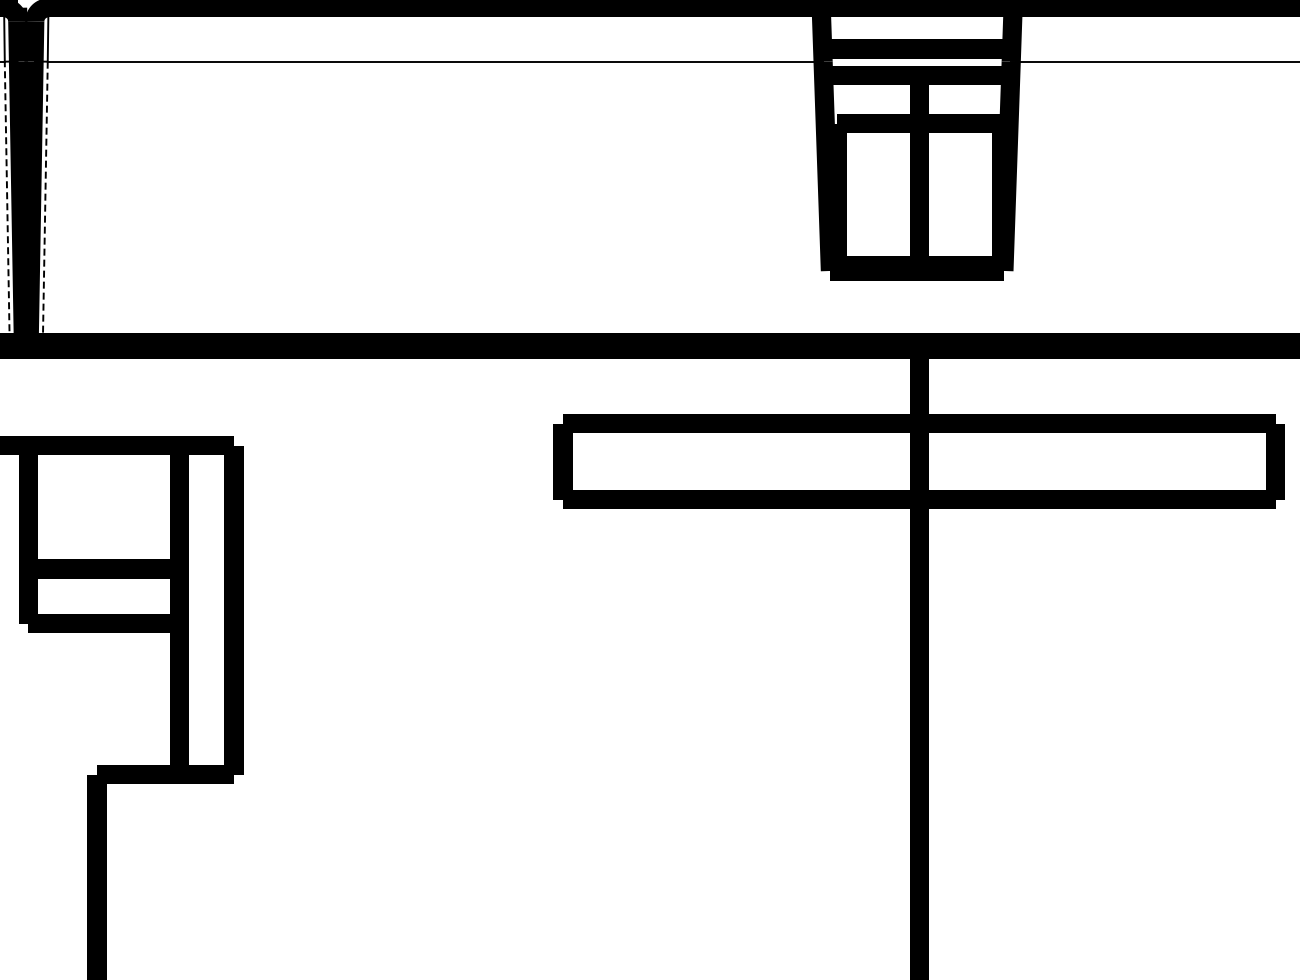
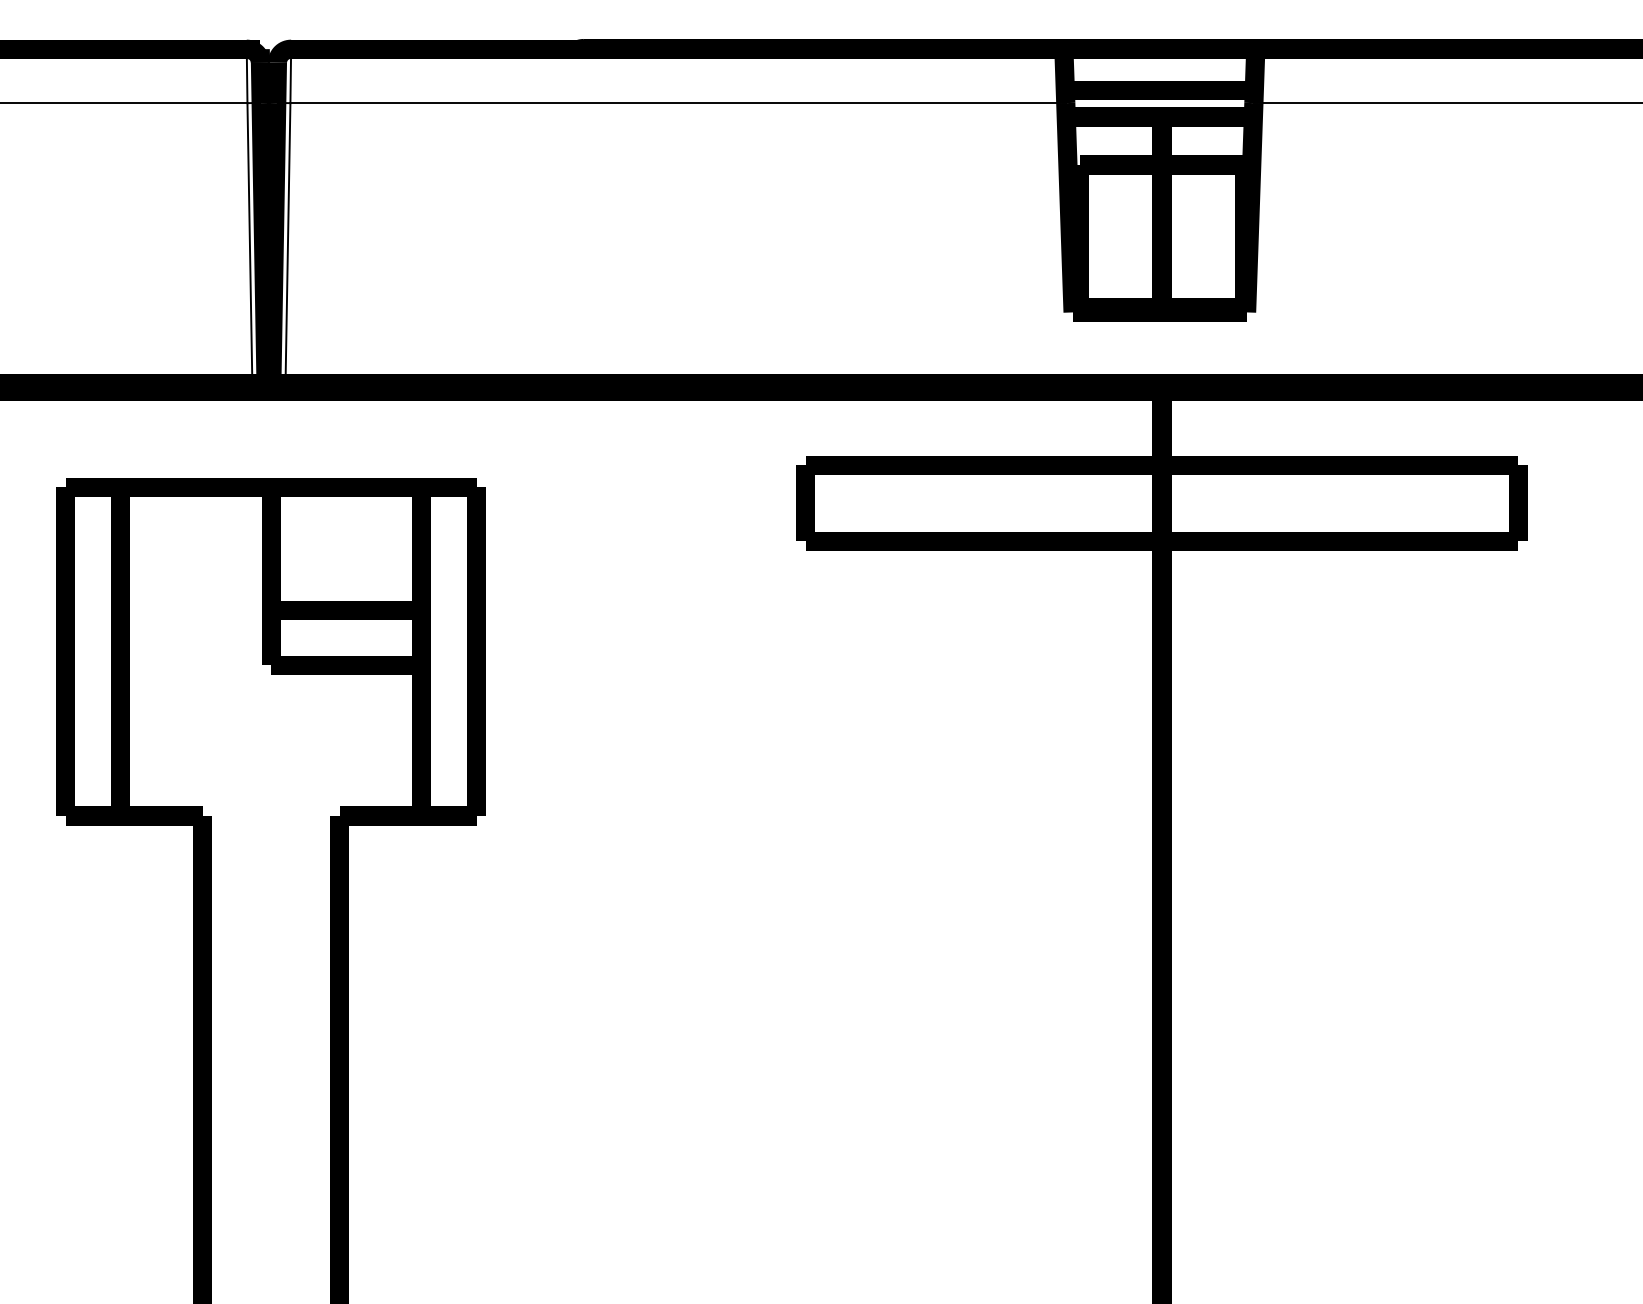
line: (6, 201) -> (249, 242), dashed -> solid
line: (44, 202) -> (287, 243), dashed -> solid

